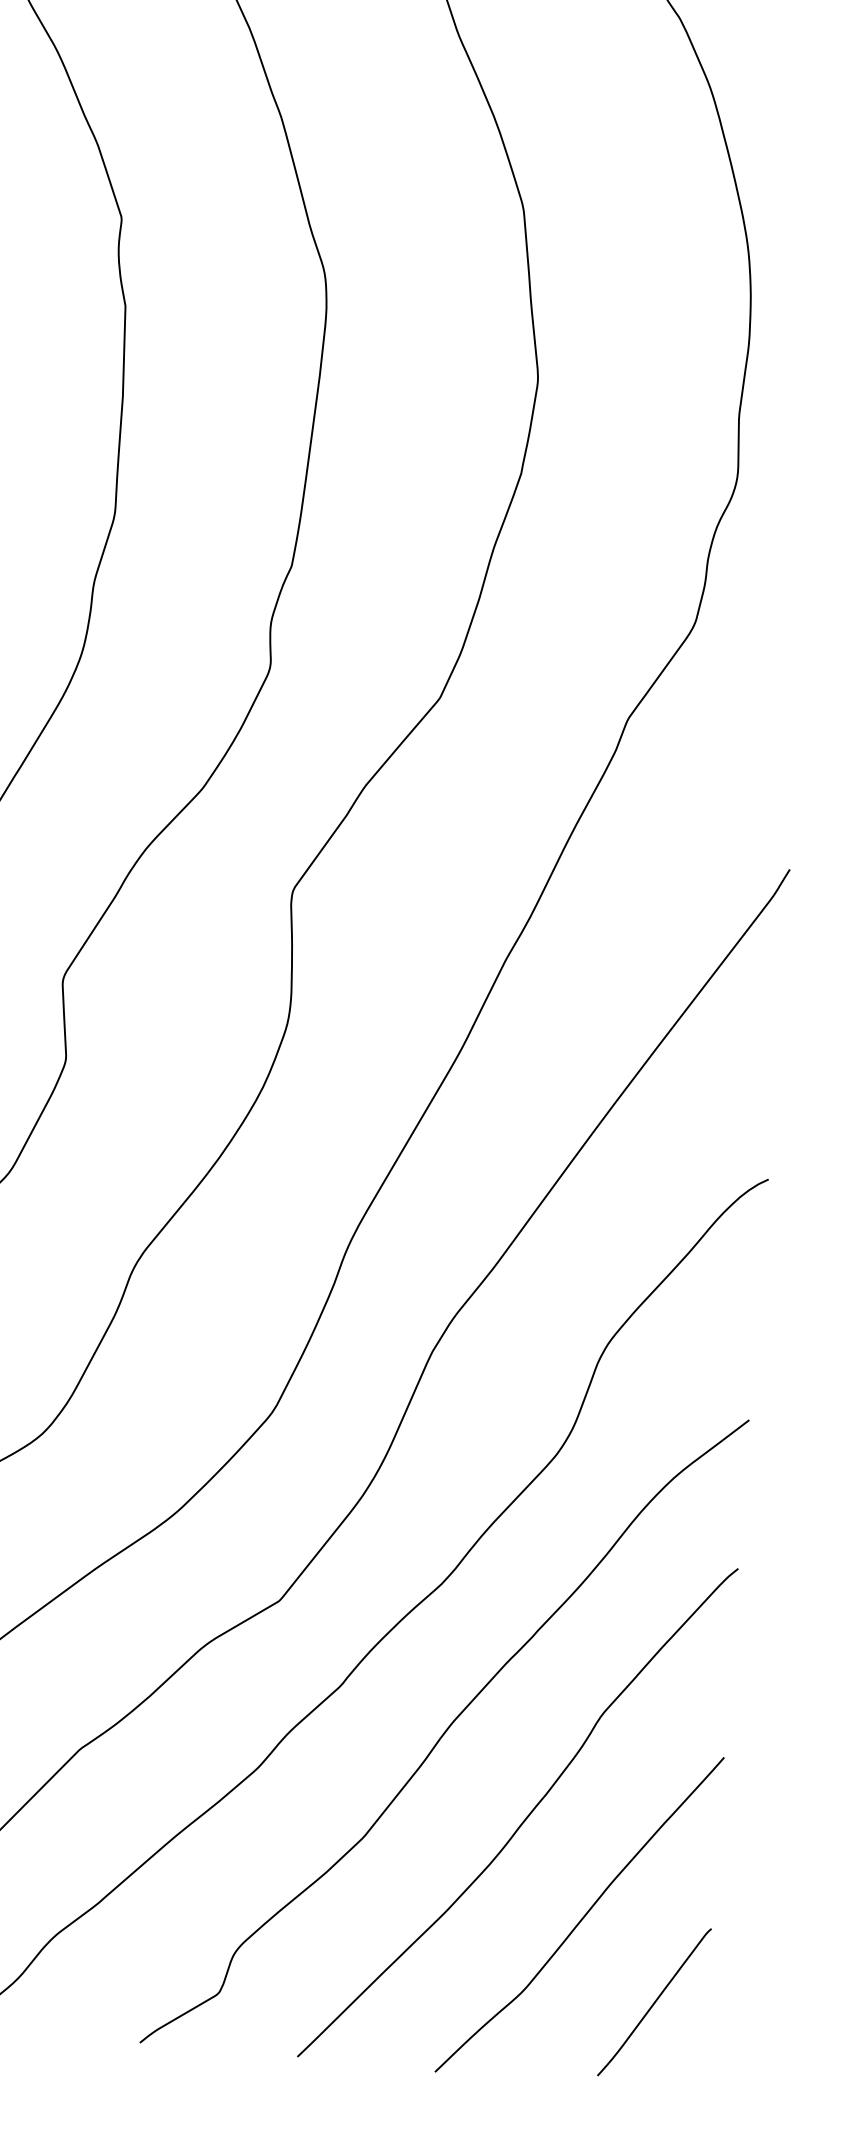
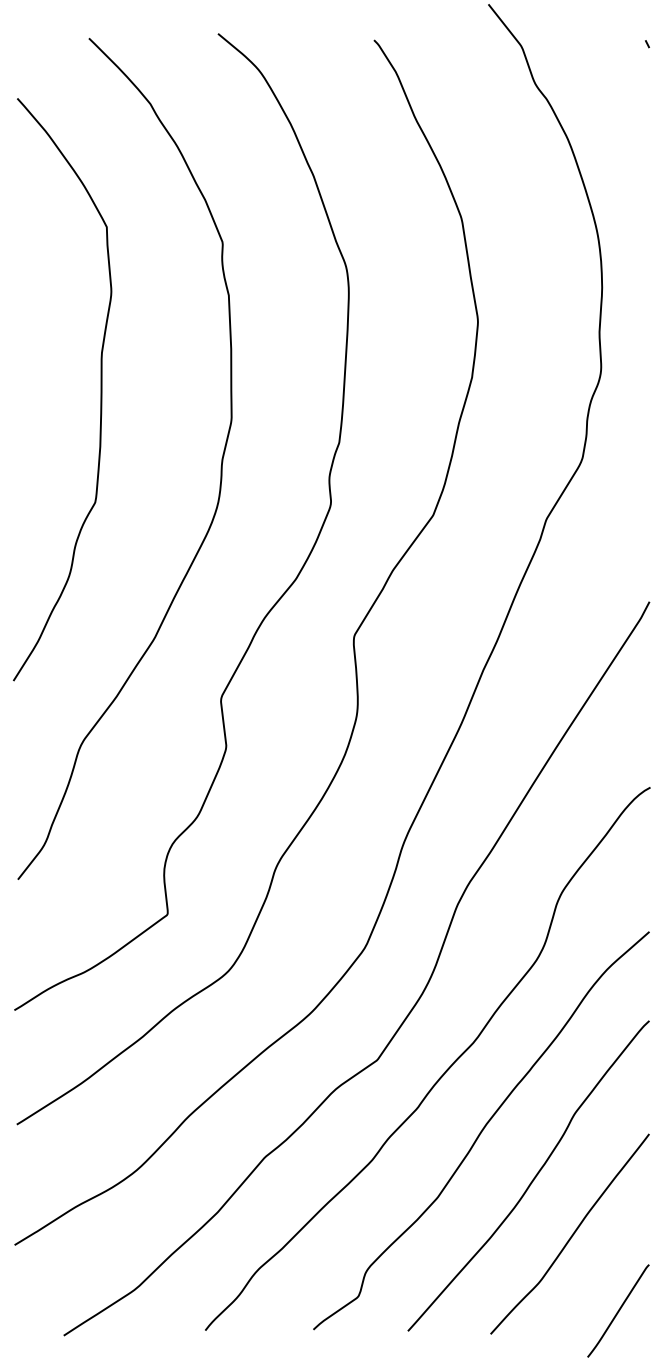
curve: (654, 2001) -> (618, 1310), moved

